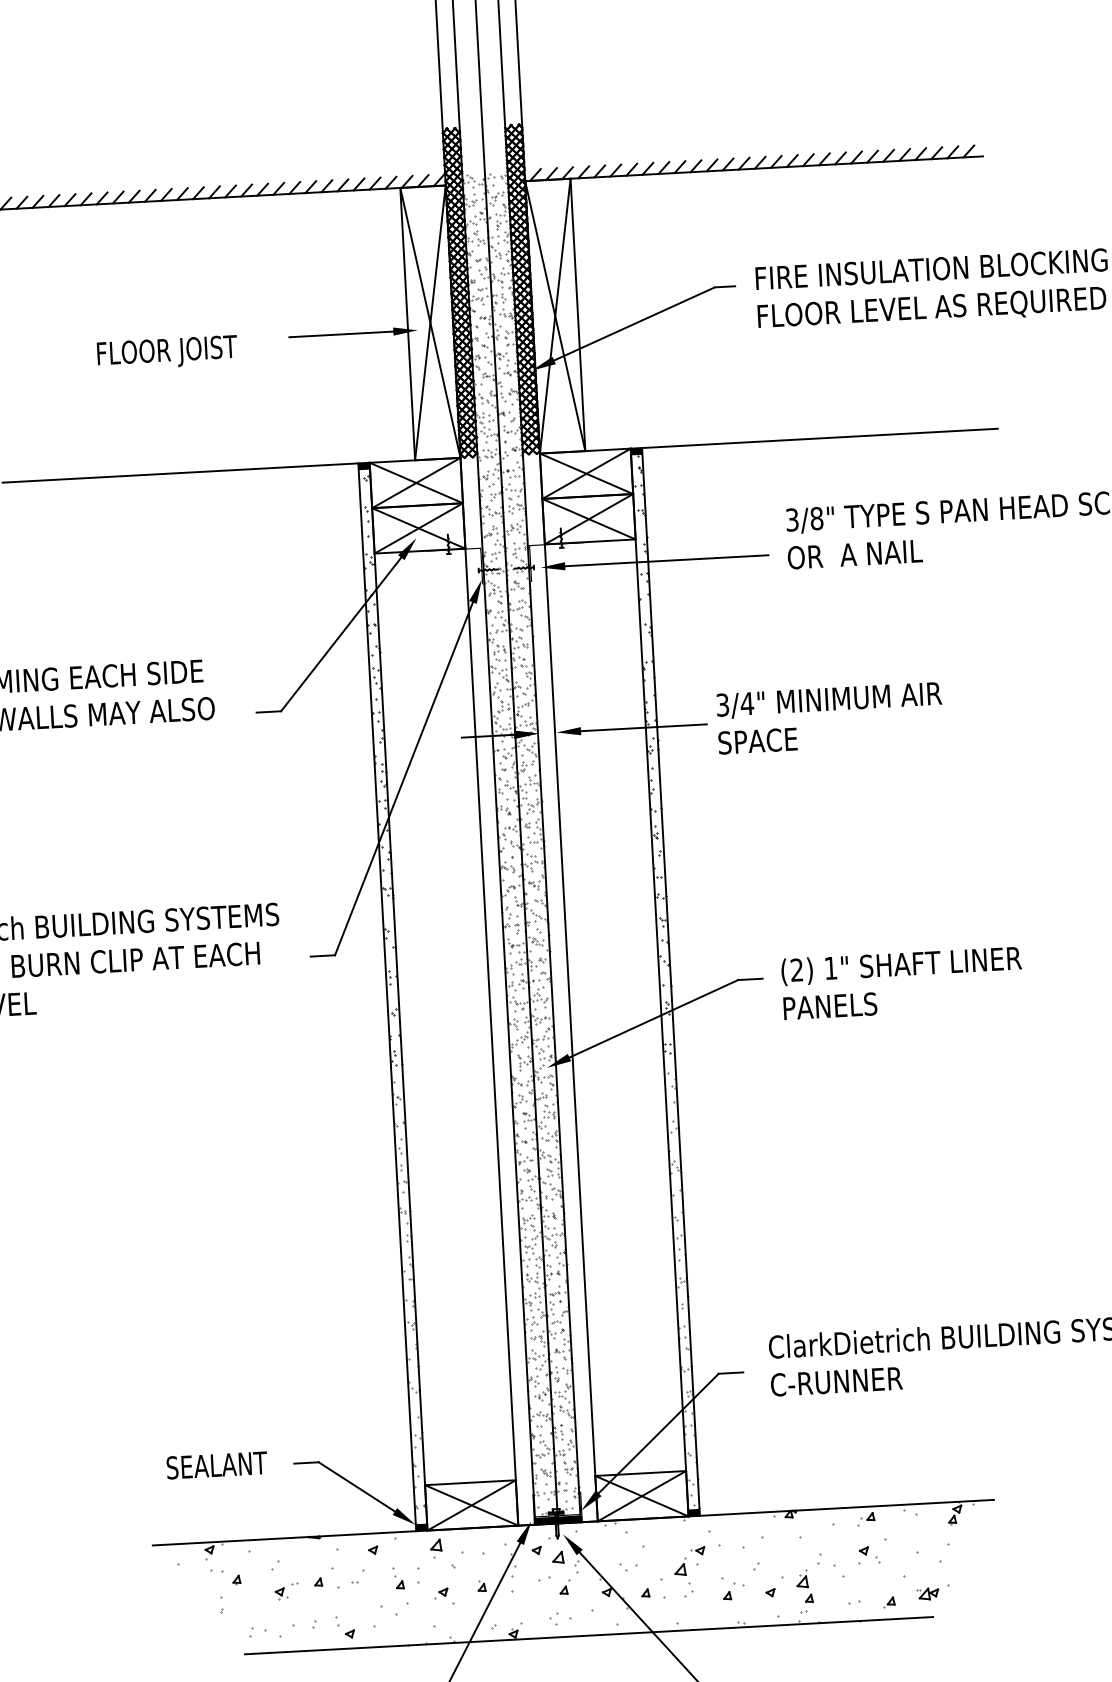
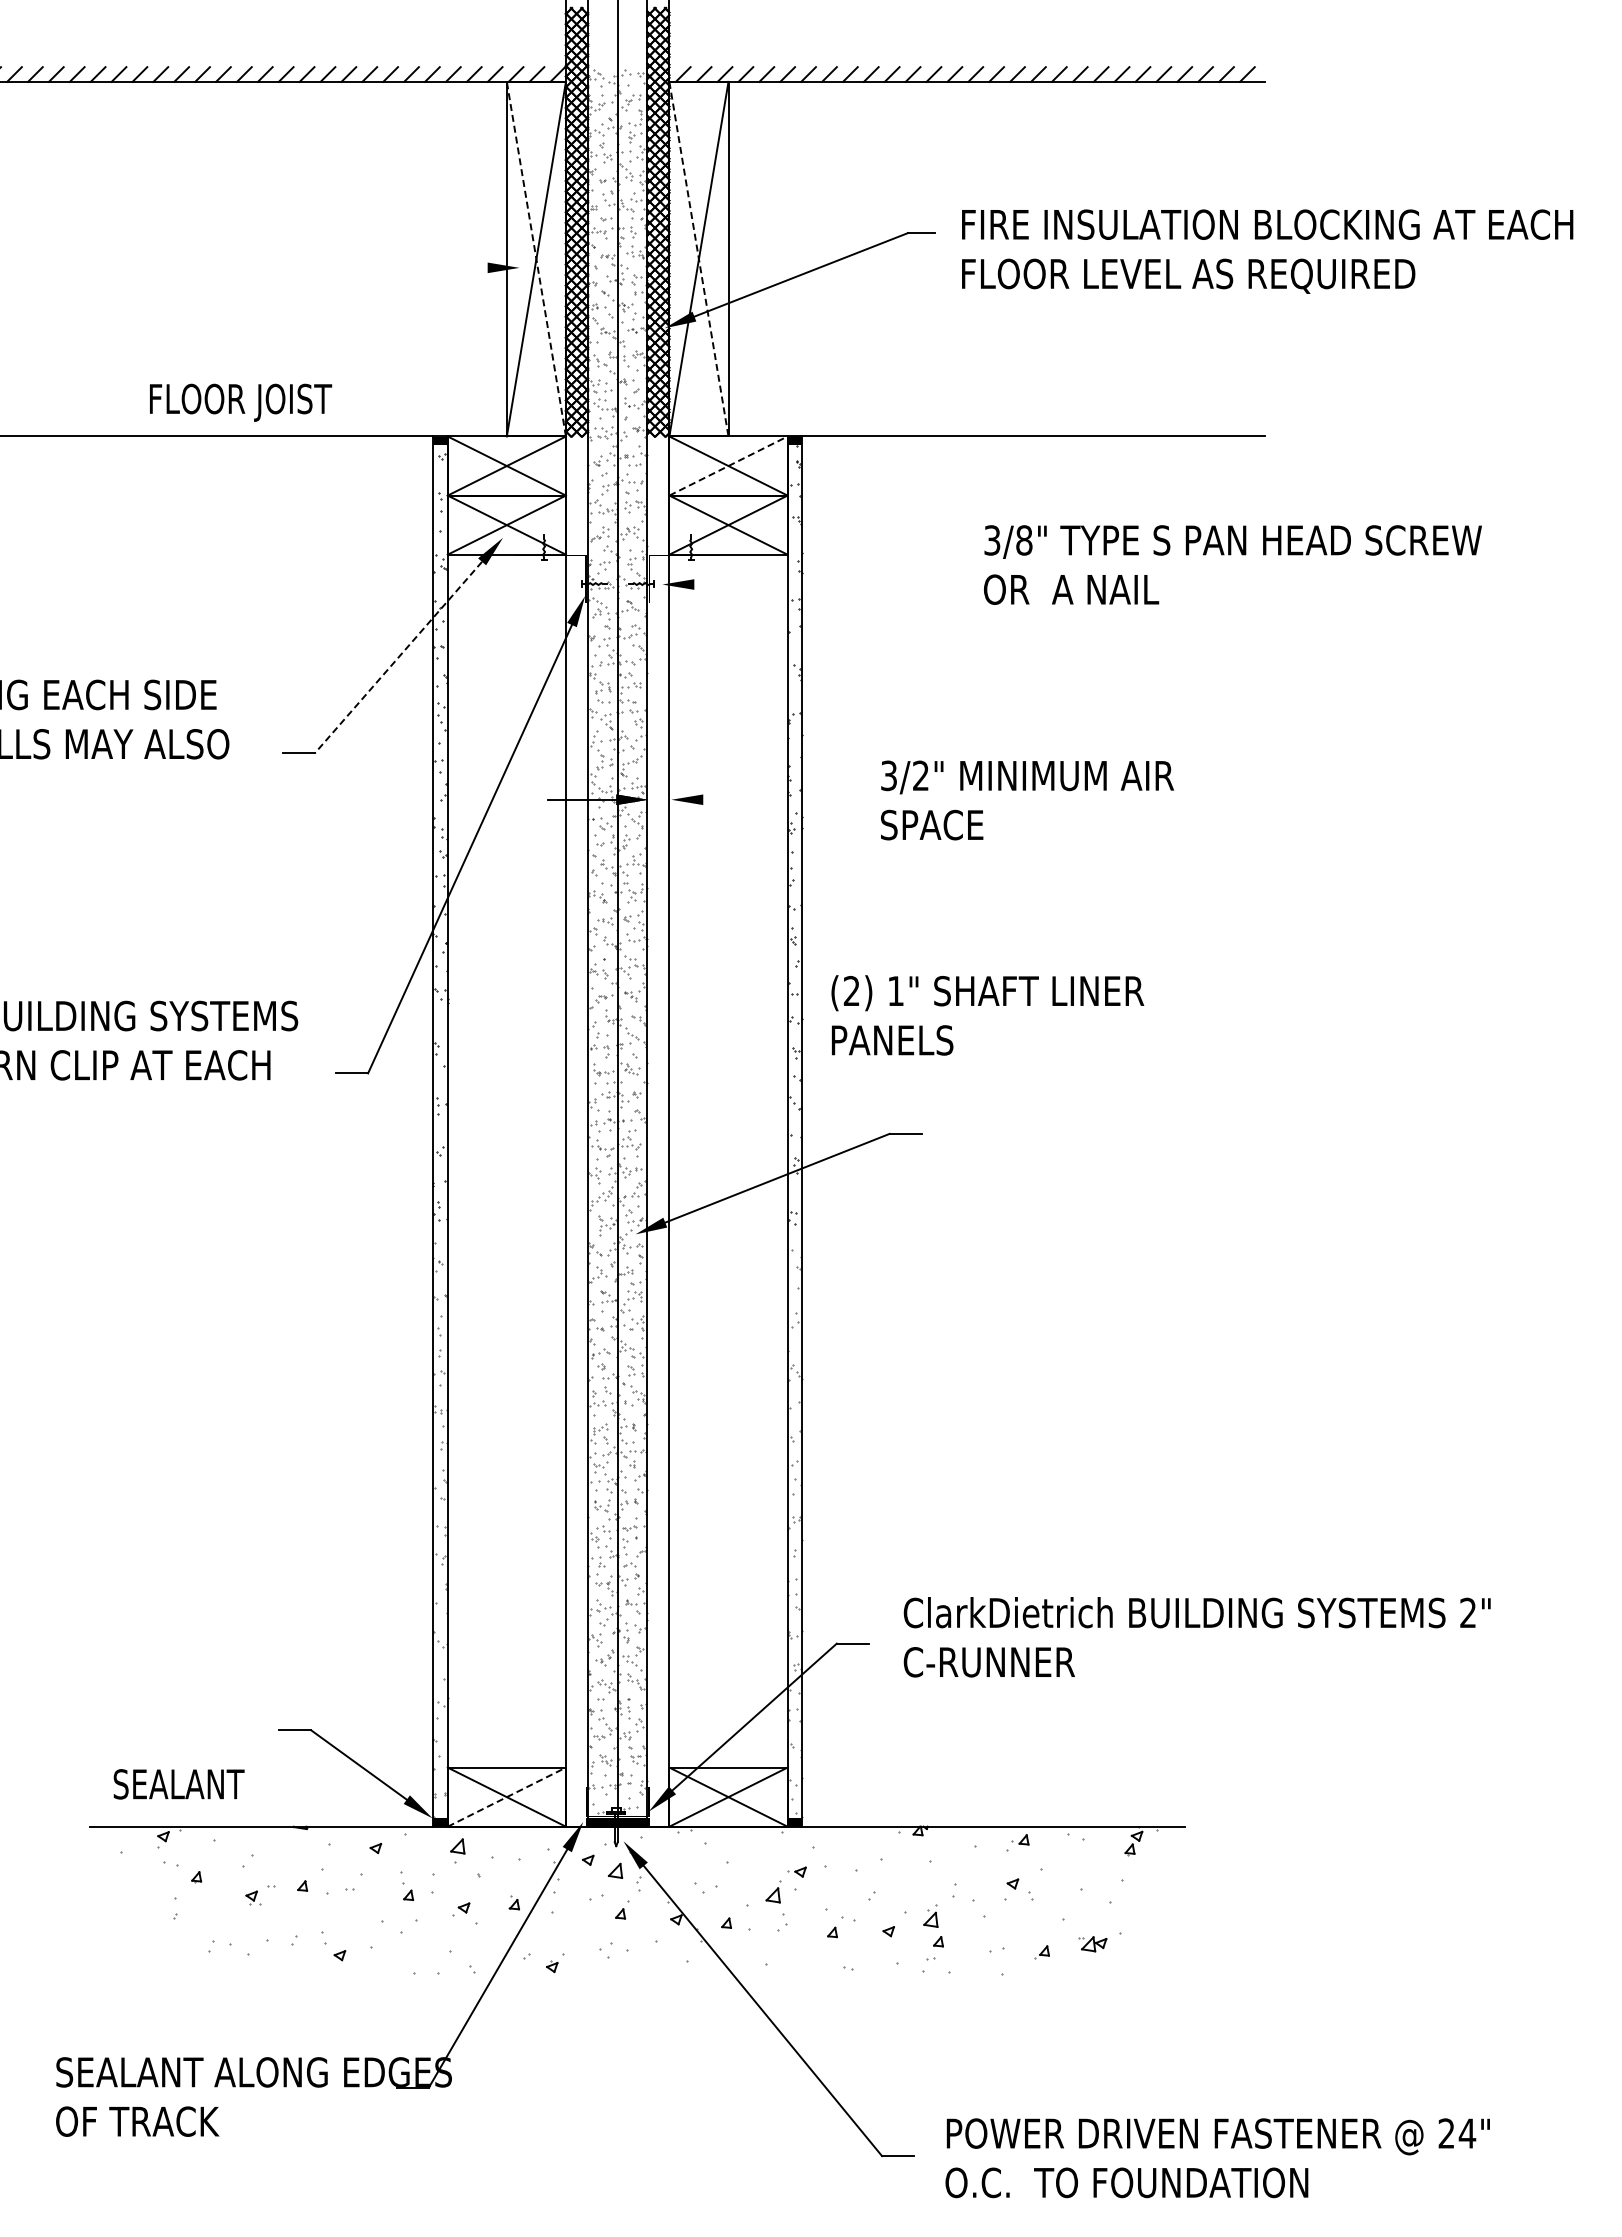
line: (554, 316) -> (698, 259), solid -> dashed
line: (430, 323) -> (536, 259), solid -> dashed
line: (340, 334) -> (419, 267), removed
text: (167, 352) -> (241, 402), moved
line: (586, 473) -> (728, 465), solid -> dashed
line: (666, 560) -> (826, 584), removed
line: (341, 634) -> (398, 657), solid -> dashed
text: (746, 703) -> (920, 775), 3/4" -> 3/2"
line: (643, 727) -> (784, 799), removed
text: (902, 983) -> (987, 1015), moved
text: (216, 1465) -> (178, 1784), moved
line: (472, 1504) -> (507, 1796), solid -> dashed
line: (589, 1635) -> (650, 1974), removed

